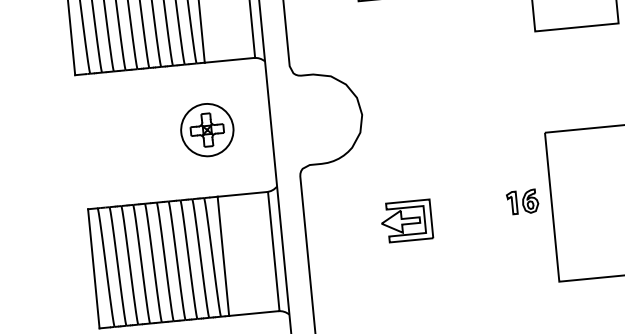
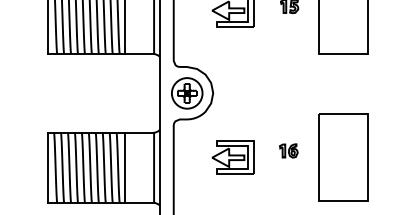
part: (207, 130) -> (187, 93), moved
part: (522, 201) -> (288, 150), moved
part: (405, 221) -> (232, 157), size x1.43

